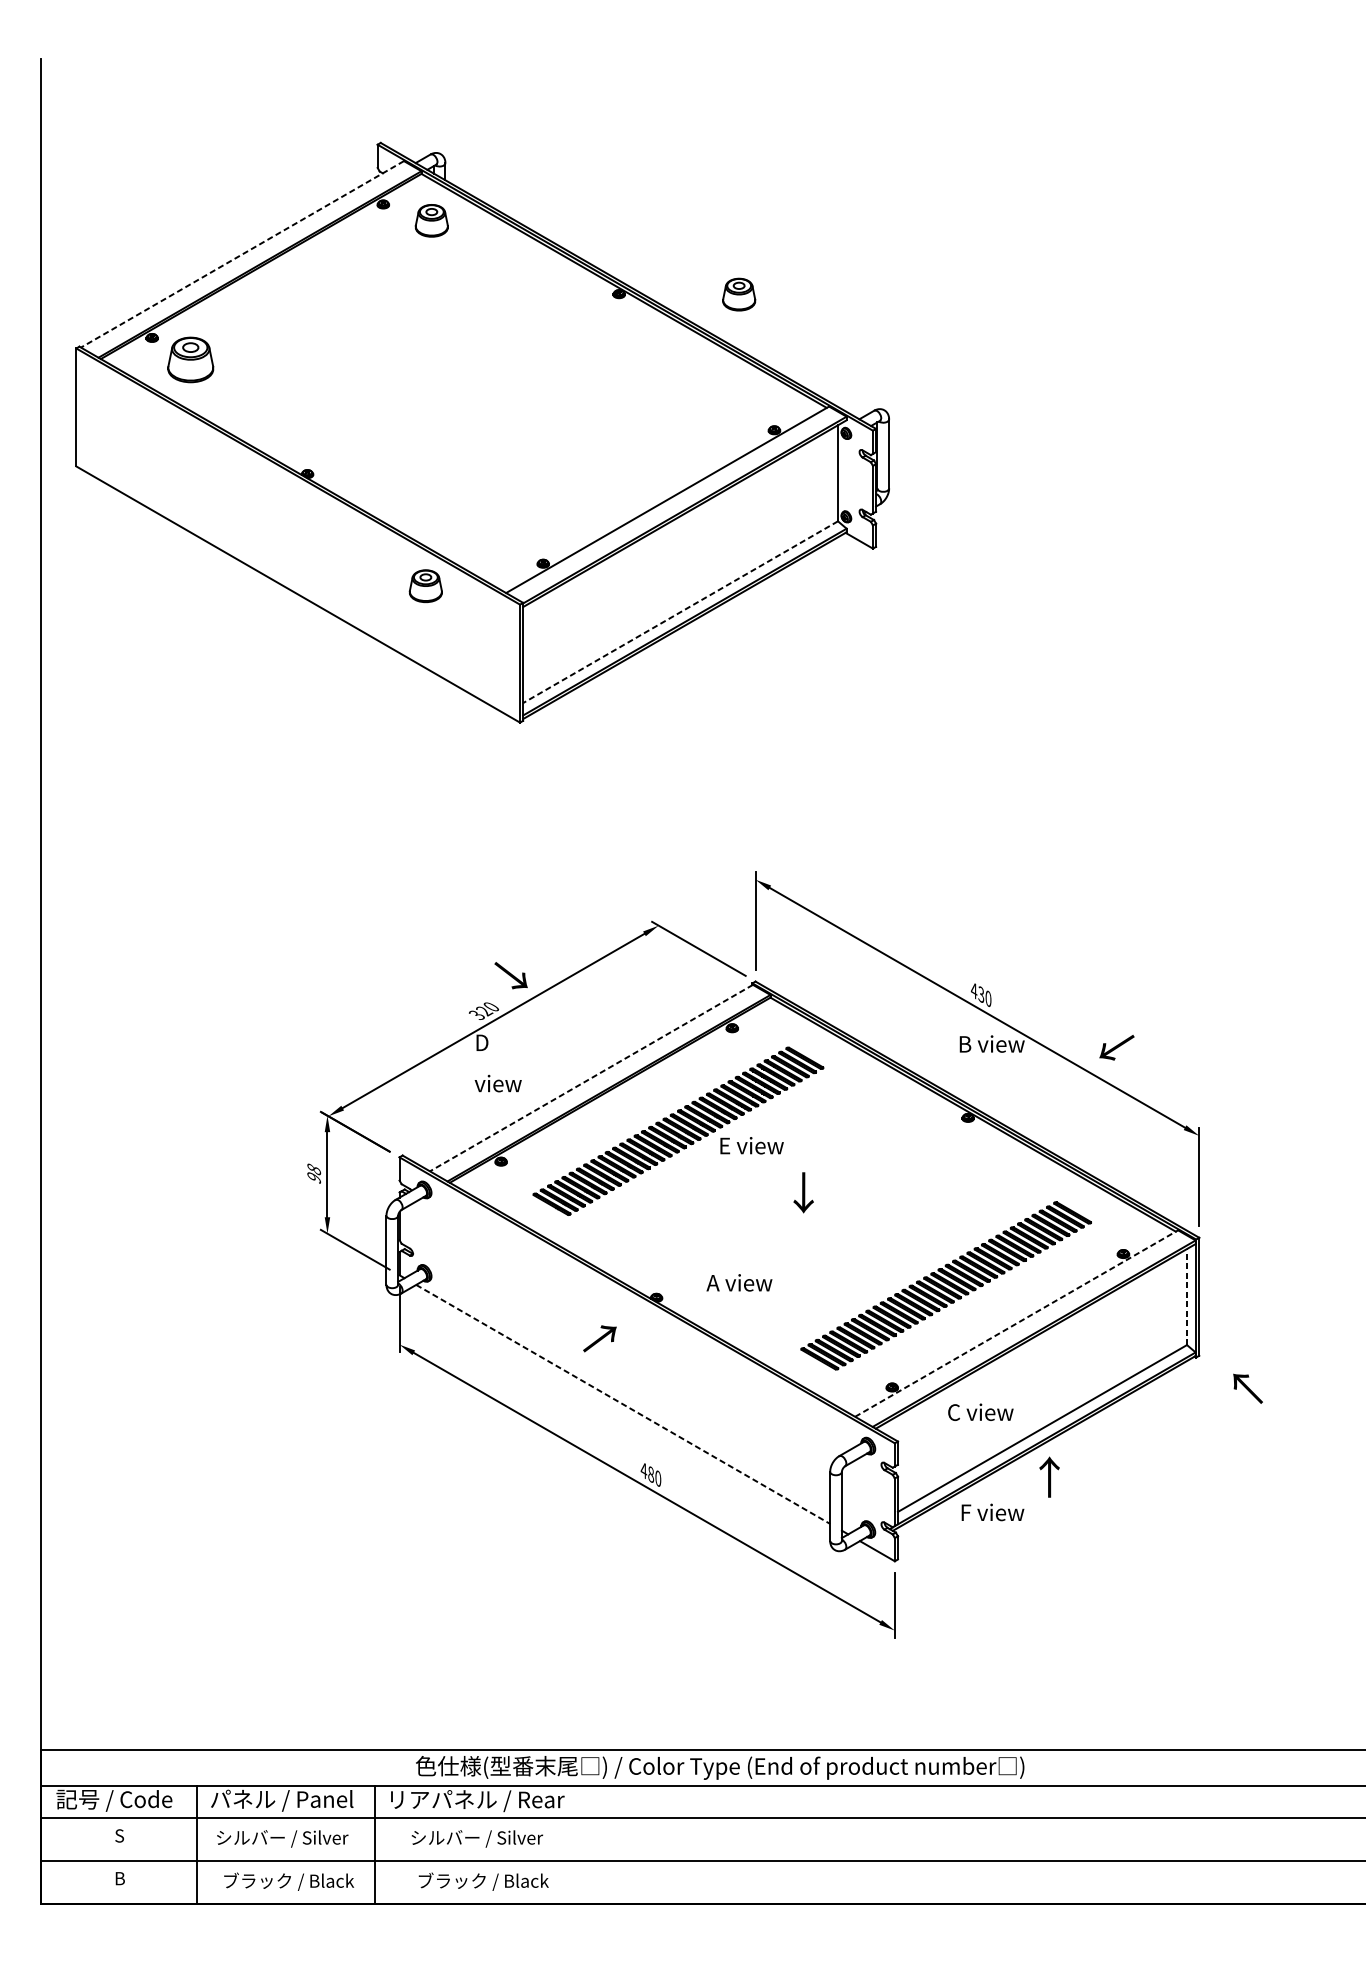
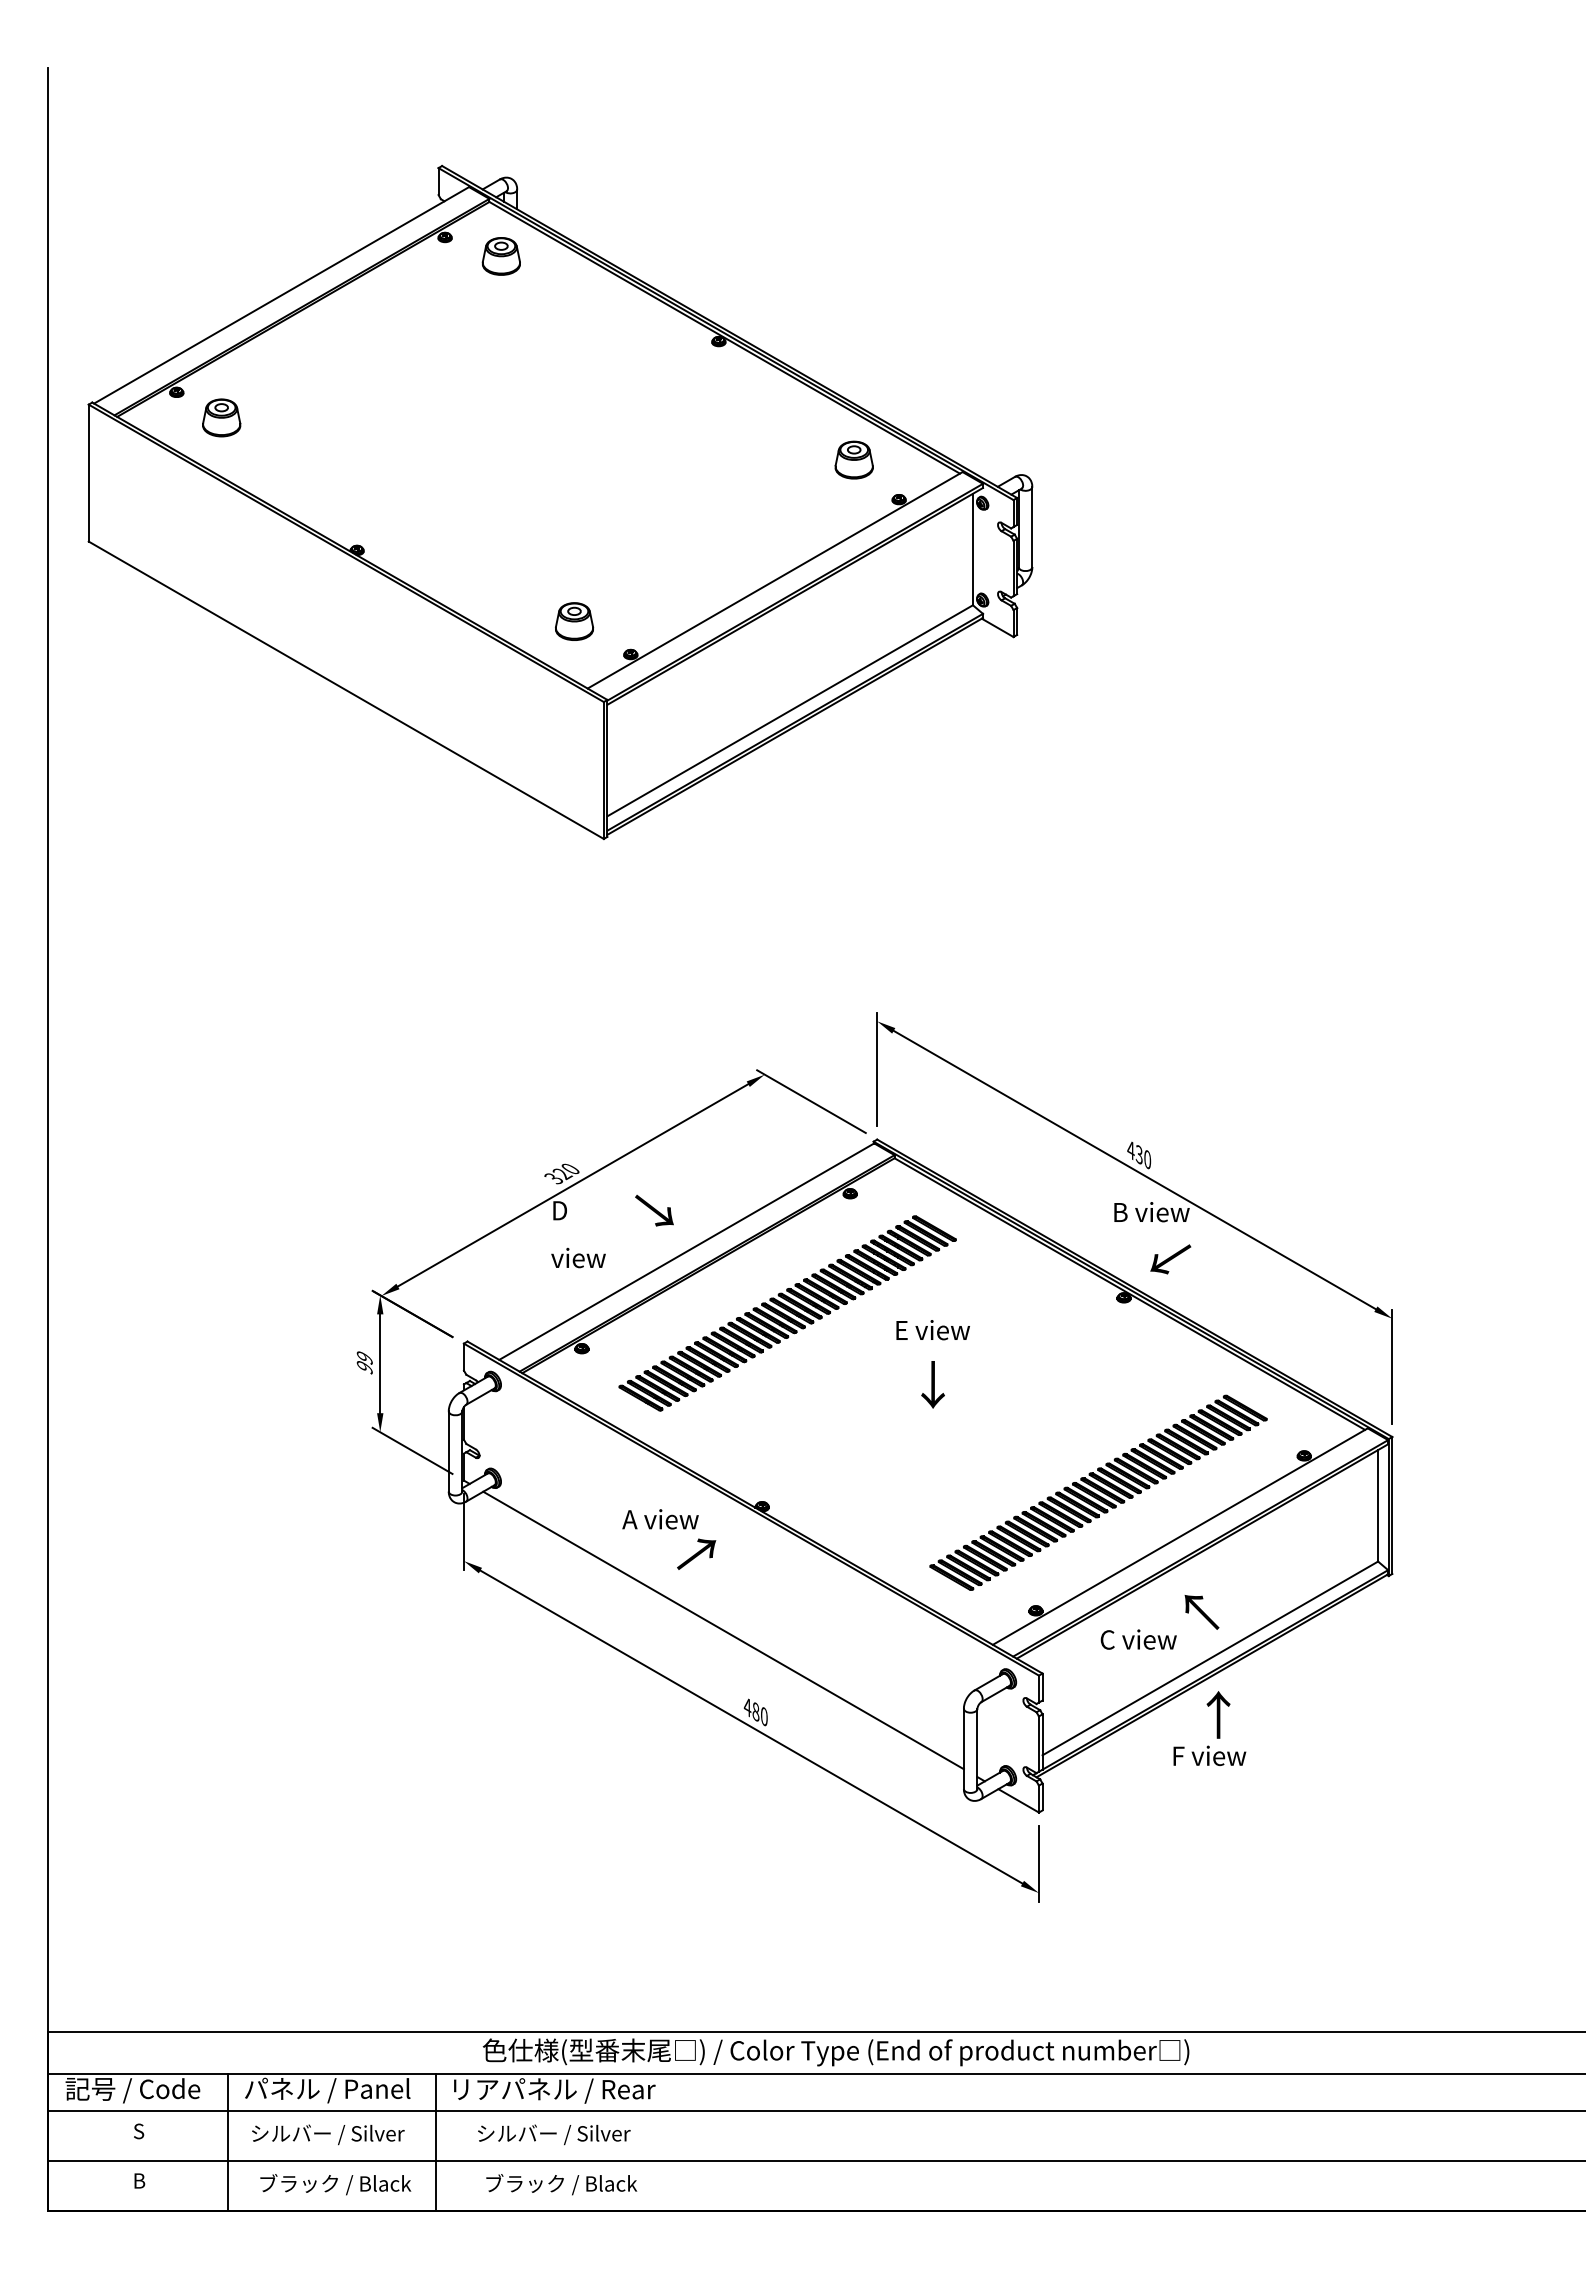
line: (242, 254) -> (281, 295), dashed -> solid
part: (738, 294) -> (853, 459), moved
part: (190, 359) -> (221, 417), size x0.71
part: (425, 586) -> (574, 621), moved
line: (679, 612) -> (789, 711), dashed -> solid
text: (511, 975) -> (654, 1210), moved
text: (1116, 1047) -> (1170, 1259), moved
line: (591, 1077) -> (686, 1251), dashed -> solid
text: (751, 1146) -> (932, 1330), moved
text: (313, 1169) -> (364, 1357), 98 -> 99
text: (739, 1282) -> (660, 1519), moved
line: (1187, 1296) -> (1378, 1505), dashed -> solid
line: (1016, 1323) -> (1180, 1536), dashed -> solid
text: (1247, 1388) -> (1201, 1612), moved
line: (623, 1404) -> (724, 1630), dashed -> solid
text: (992, 1512) -> (1209, 1755), moved

